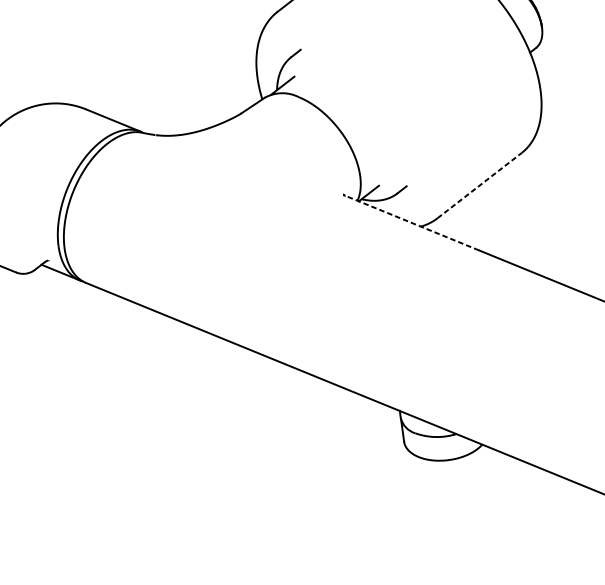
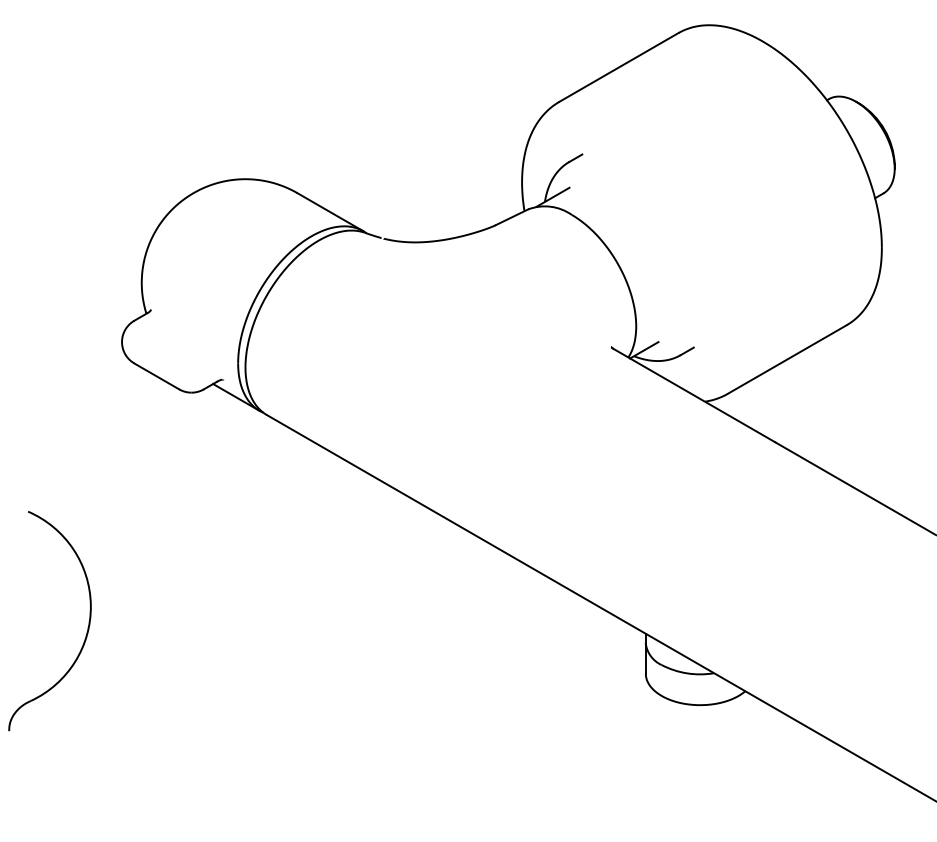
line: (479, 185) -> (787, 359), dashed -> solid
line: (412, 222) -> (694, 395), dashed -> solid

